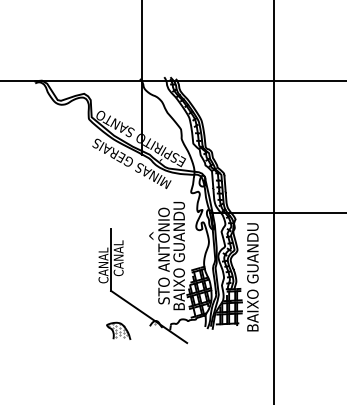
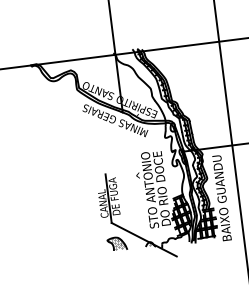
text: (178, 255) -> (161, 188), BAIXO GUANDU -> DO RIO DOCE
text: (118, 257) -> (114, 195), CANAL -> DE FUGA
part: (118, 330) -> (117, 243), moved

